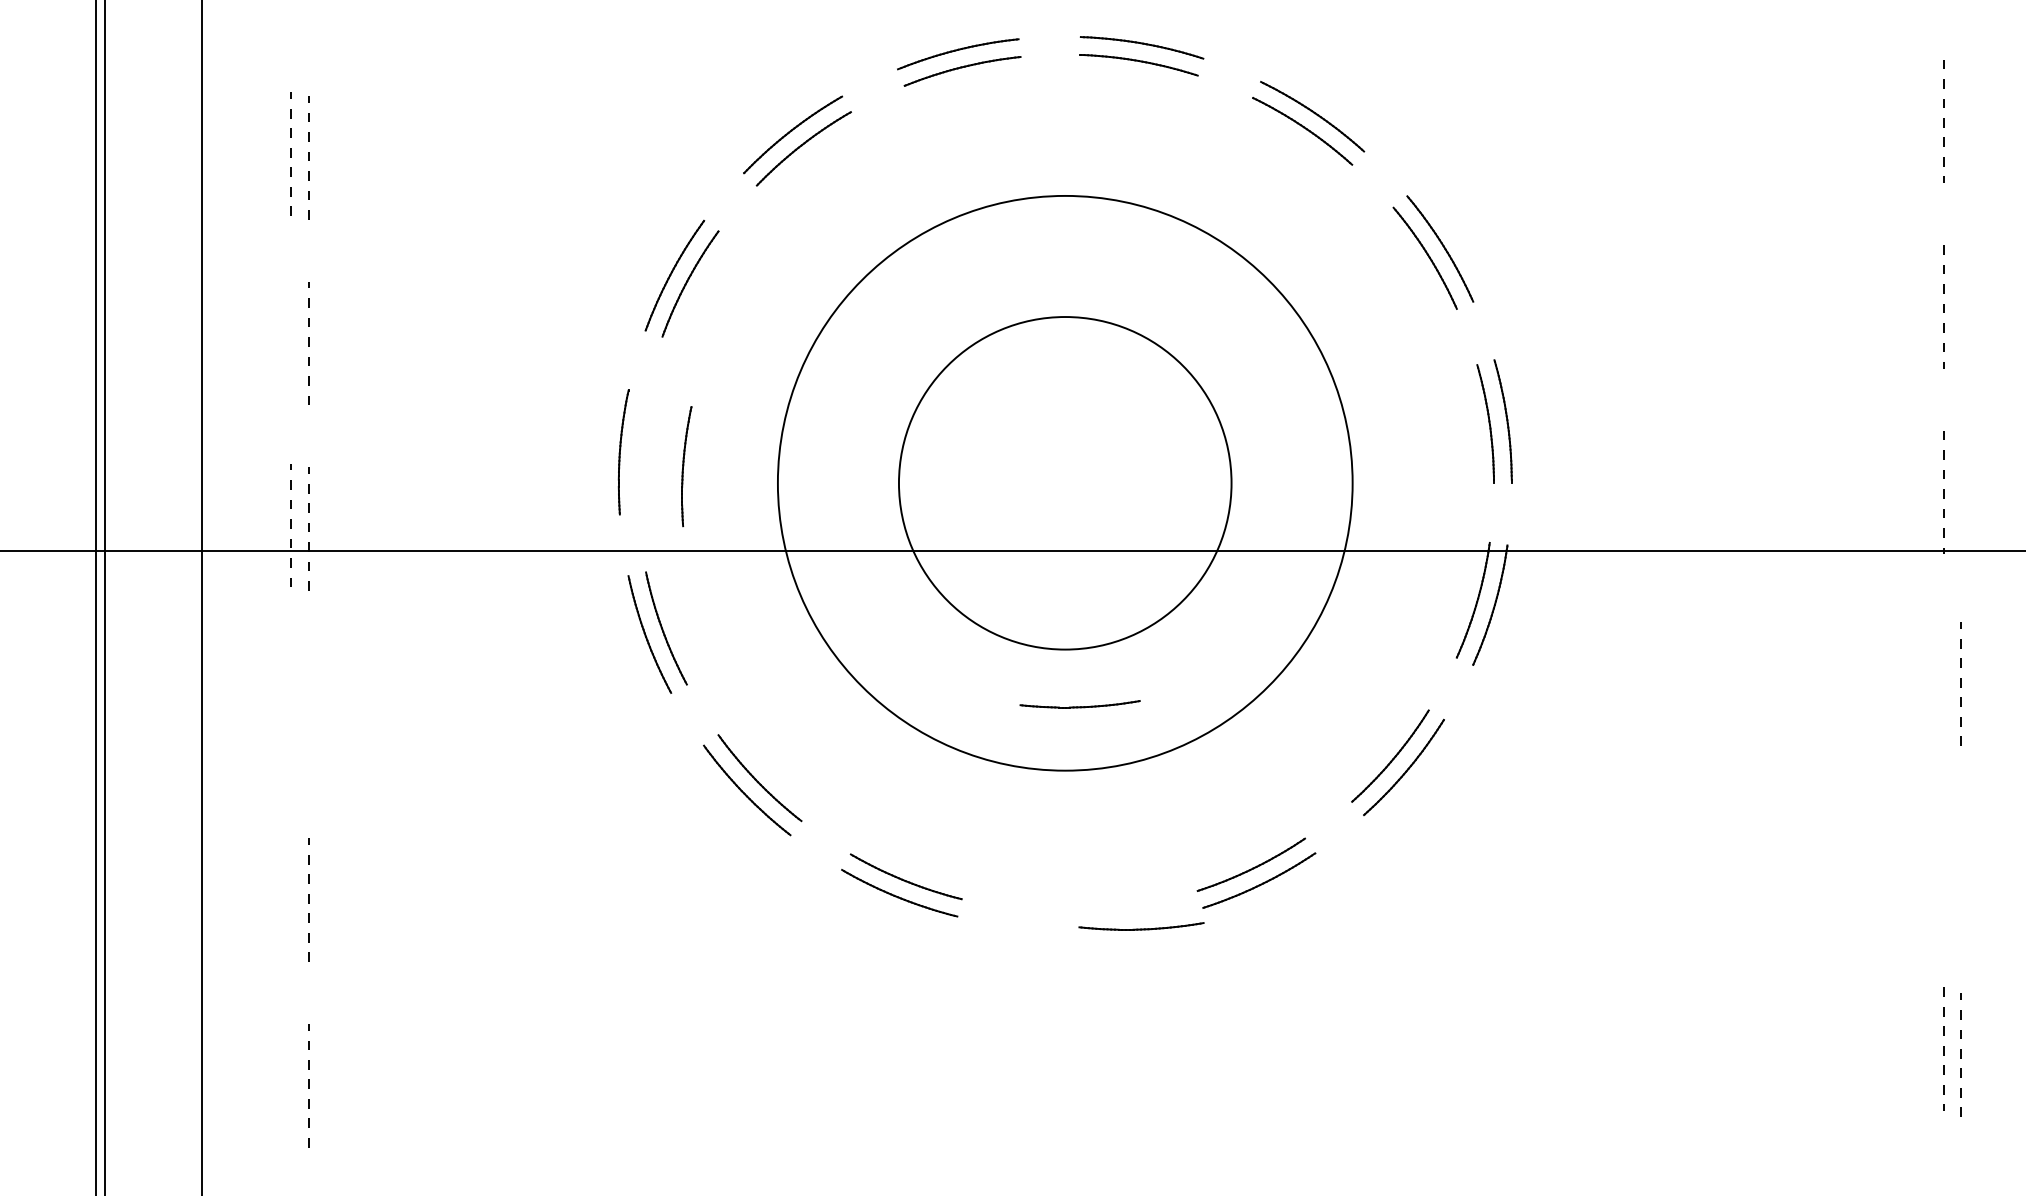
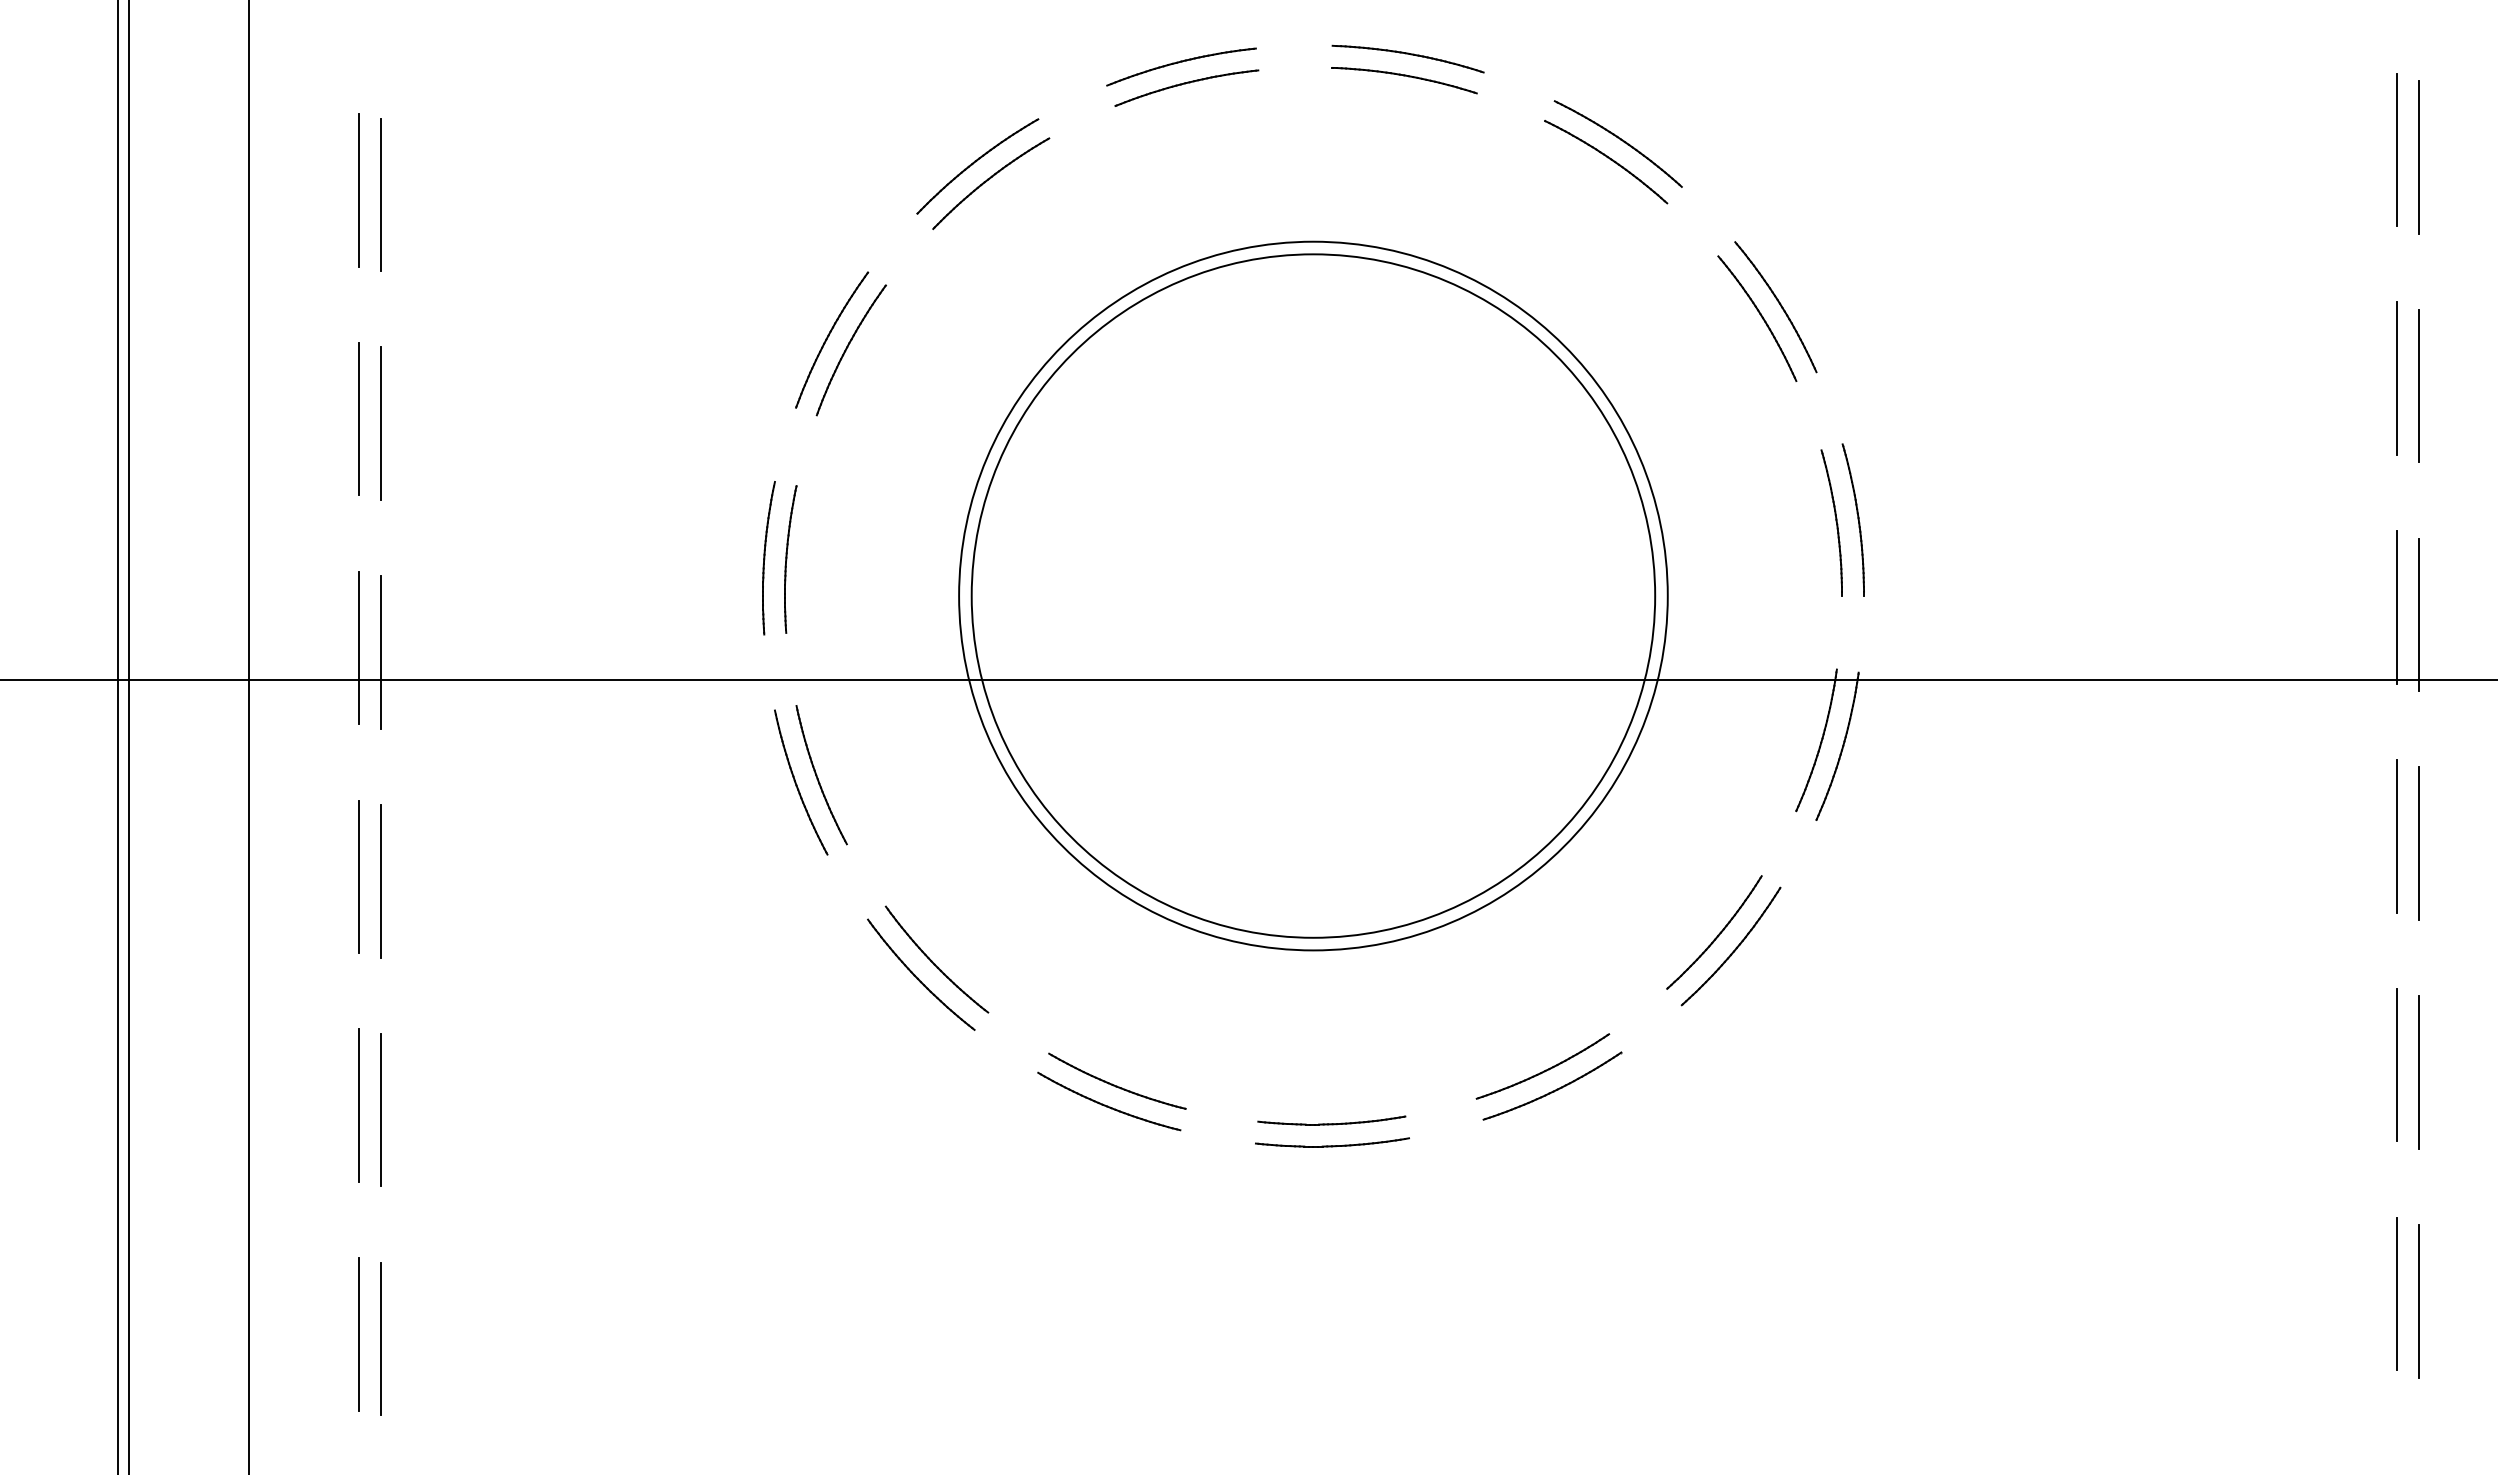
line: (1943, 121) -> (2396, 150), dashed -> solid
line: (1961, 127) -> (2418, 157), added
line: (290, 153) -> (358, 189), dashed -> solid
line: (308, 157) -> (380, 194), dashed -> solid
line: (1943, 307) -> (2396, 379), dashed -> solid
line: (1961, 312) -> (2418, 385), added
line: (290, 339) -> (358, 418), added
line: (308, 343) -> (380, 423), dashed -> solid
part: (686, 466) -> (790, 559), moved
circle: (1065, 482) -> (1313, 595), size x1.67
line: (1943, 492) -> (2396, 607), dashed -> solid
line: (1961, 498) -> (2418, 614), added
line: (290, 525) -> (358, 647), dashed -> solid
line: (308, 529) -> (380, 652), dashed -> solid
line: (1943, 678) -> (2396, 836), added
line: (1961, 683) -> (2418, 843), dashed -> solid
part: (1079, 704) -> (1331, 1120), moved
line: (290, 710) -> (358, 876), added
line: (308, 714) -> (380, 881), added
line: (1943, 863) -> (2396, 1064), added
line: (1961, 869) -> (2418, 1072), added
line: (290, 896) -> (358, 1105), added
line: (308, 899) -> (380, 1109), dashed -> solid
part: (1141, 926) -> (1332, 1142), moved
line: (1943, 1049) -> (2396, 1294), dashed -> solid
line: (1961, 1054) -> (2418, 1300), dashed -> solid
line: (290, 1082) -> (358, 1334), added
line: (308, 1085) -> (380, 1338), dashed -> solid

